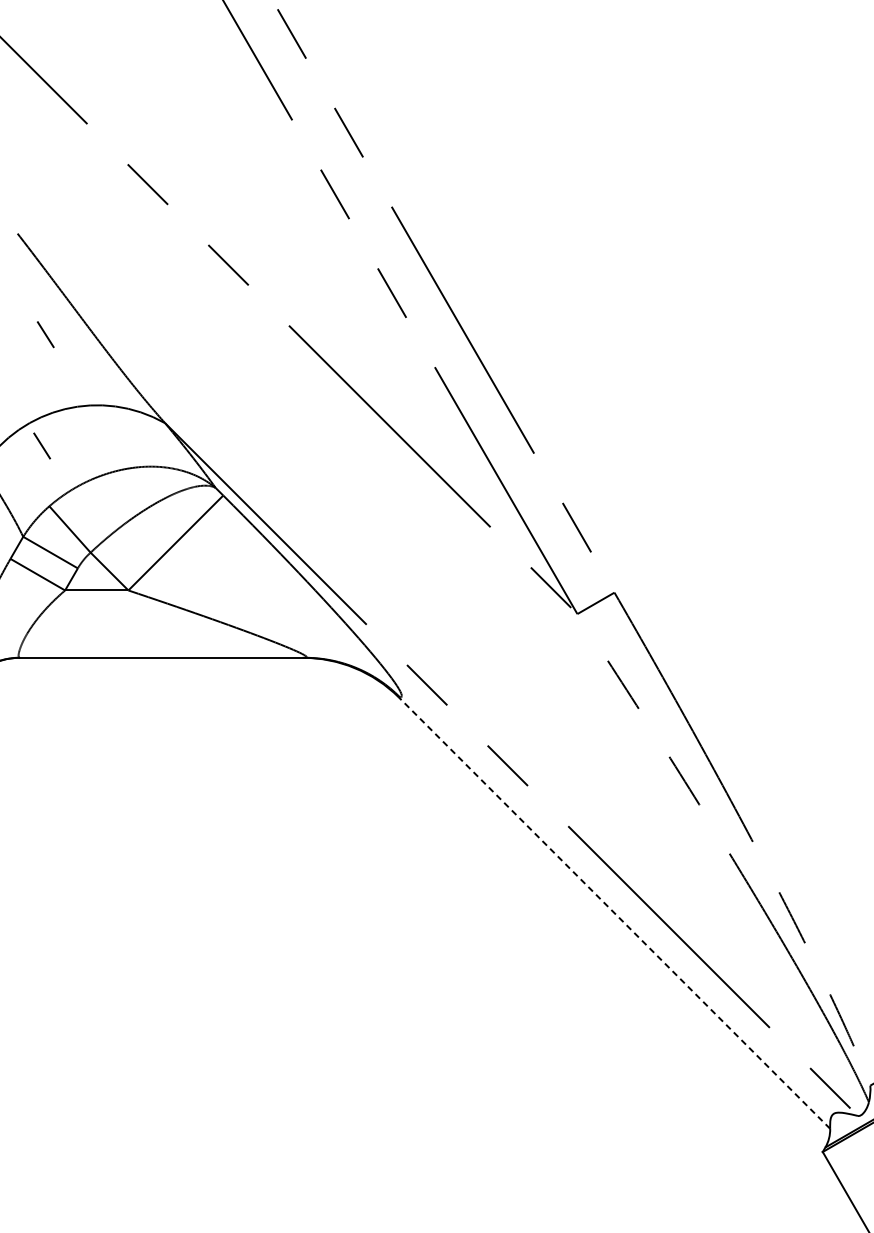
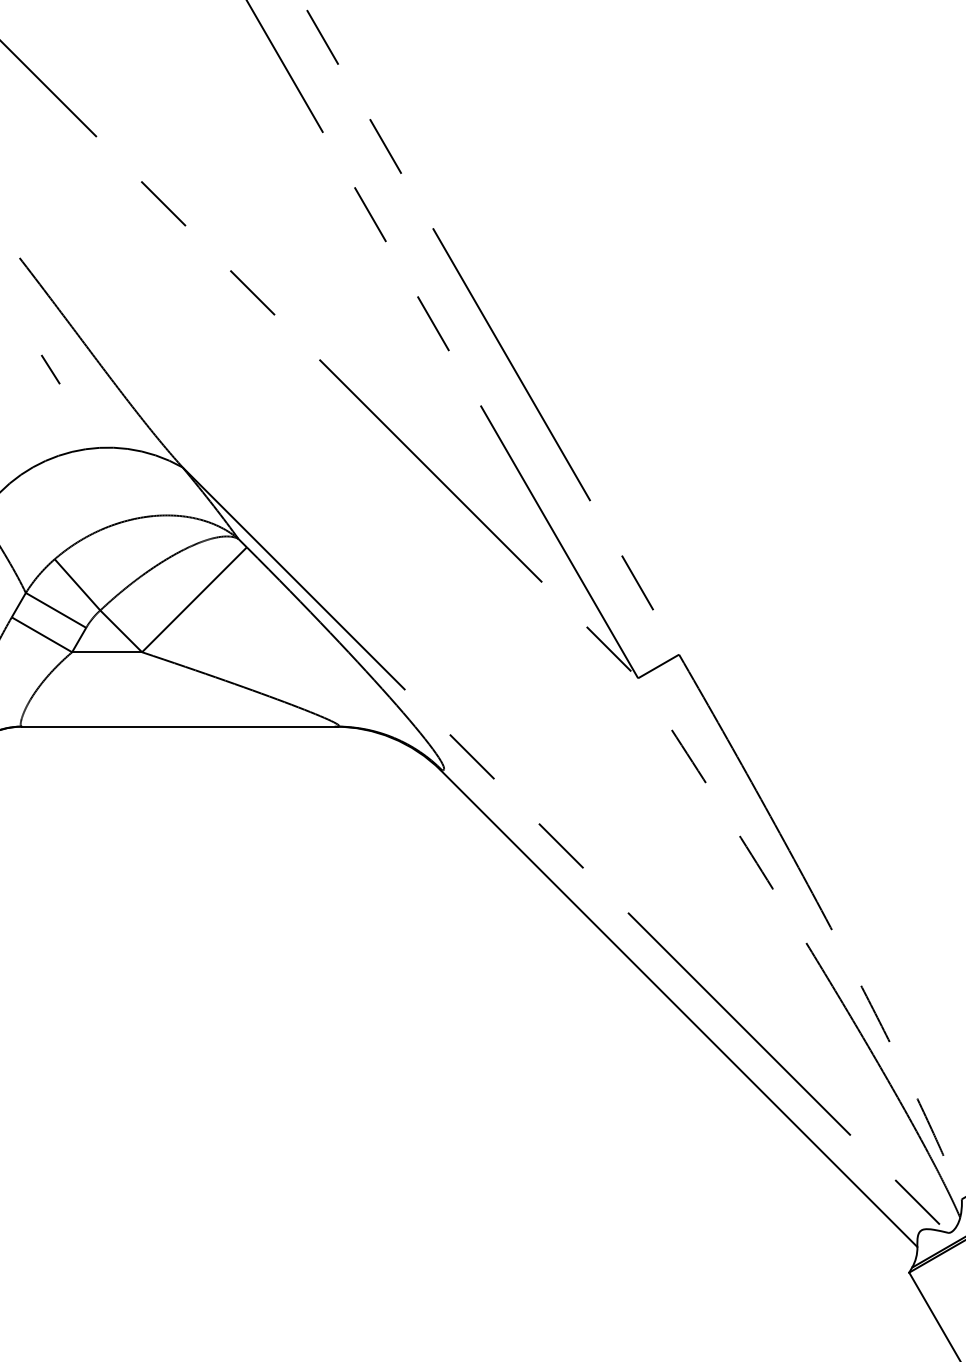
line: (41, 445) -> (46, 492), removed
line: (614, 912) -> (679, 1008), dashed -> solid

